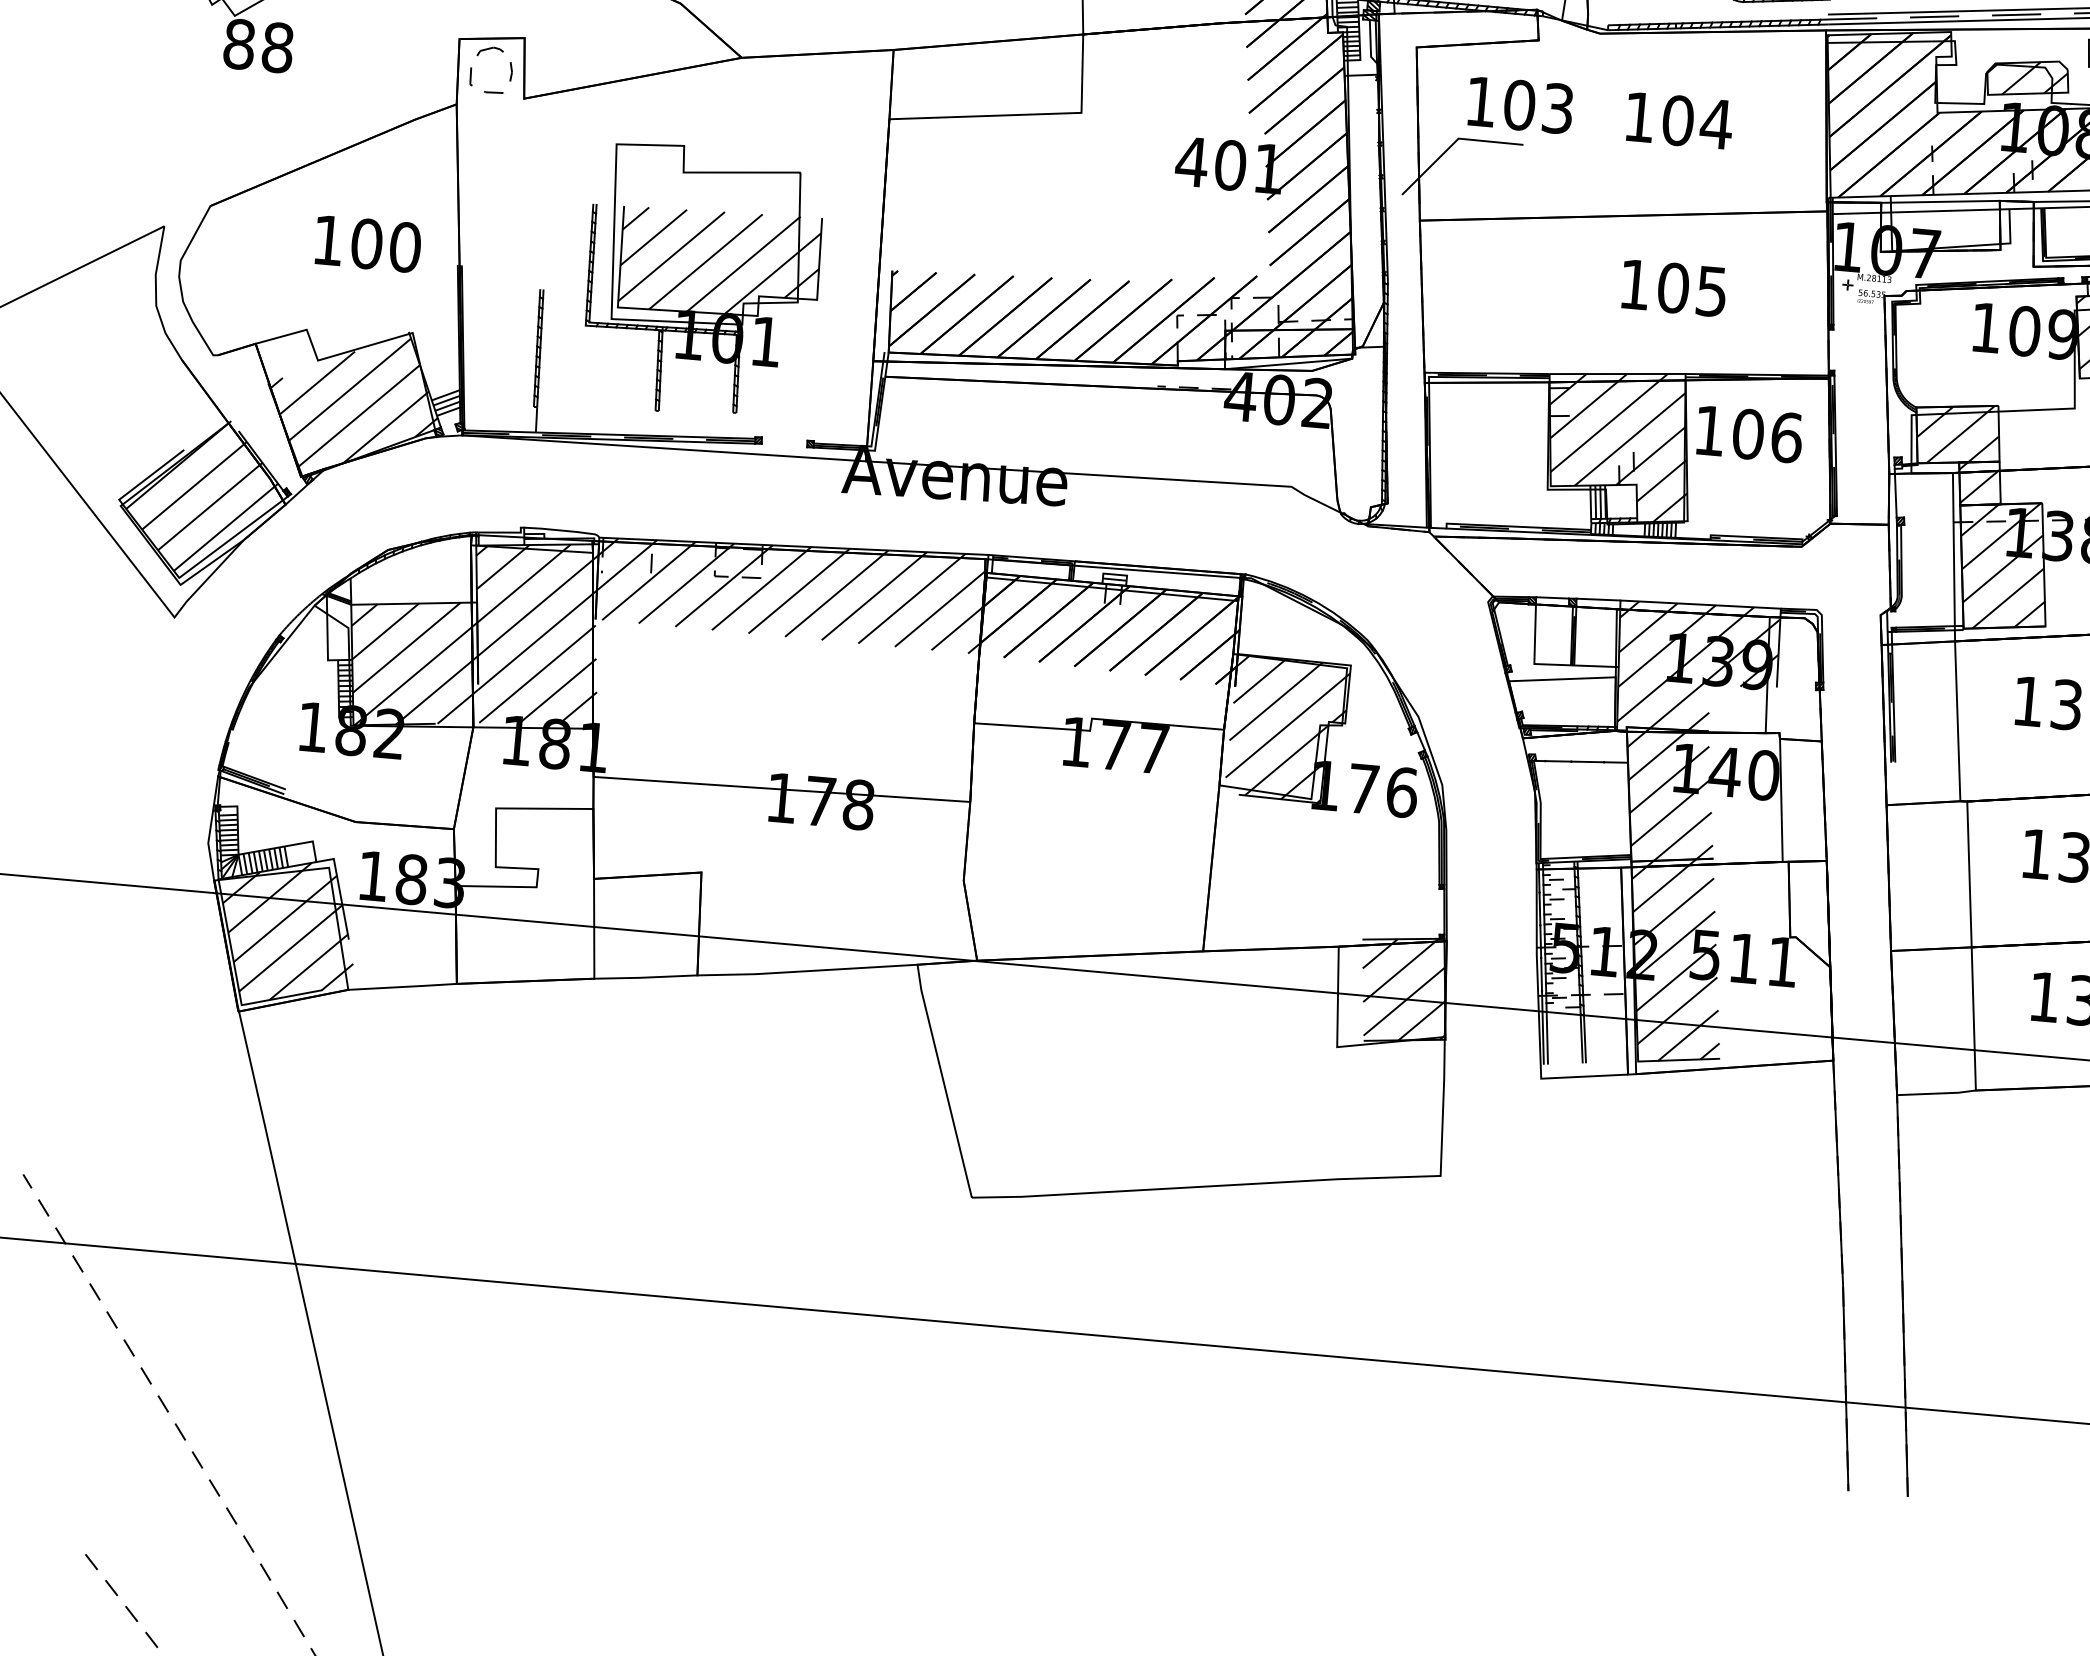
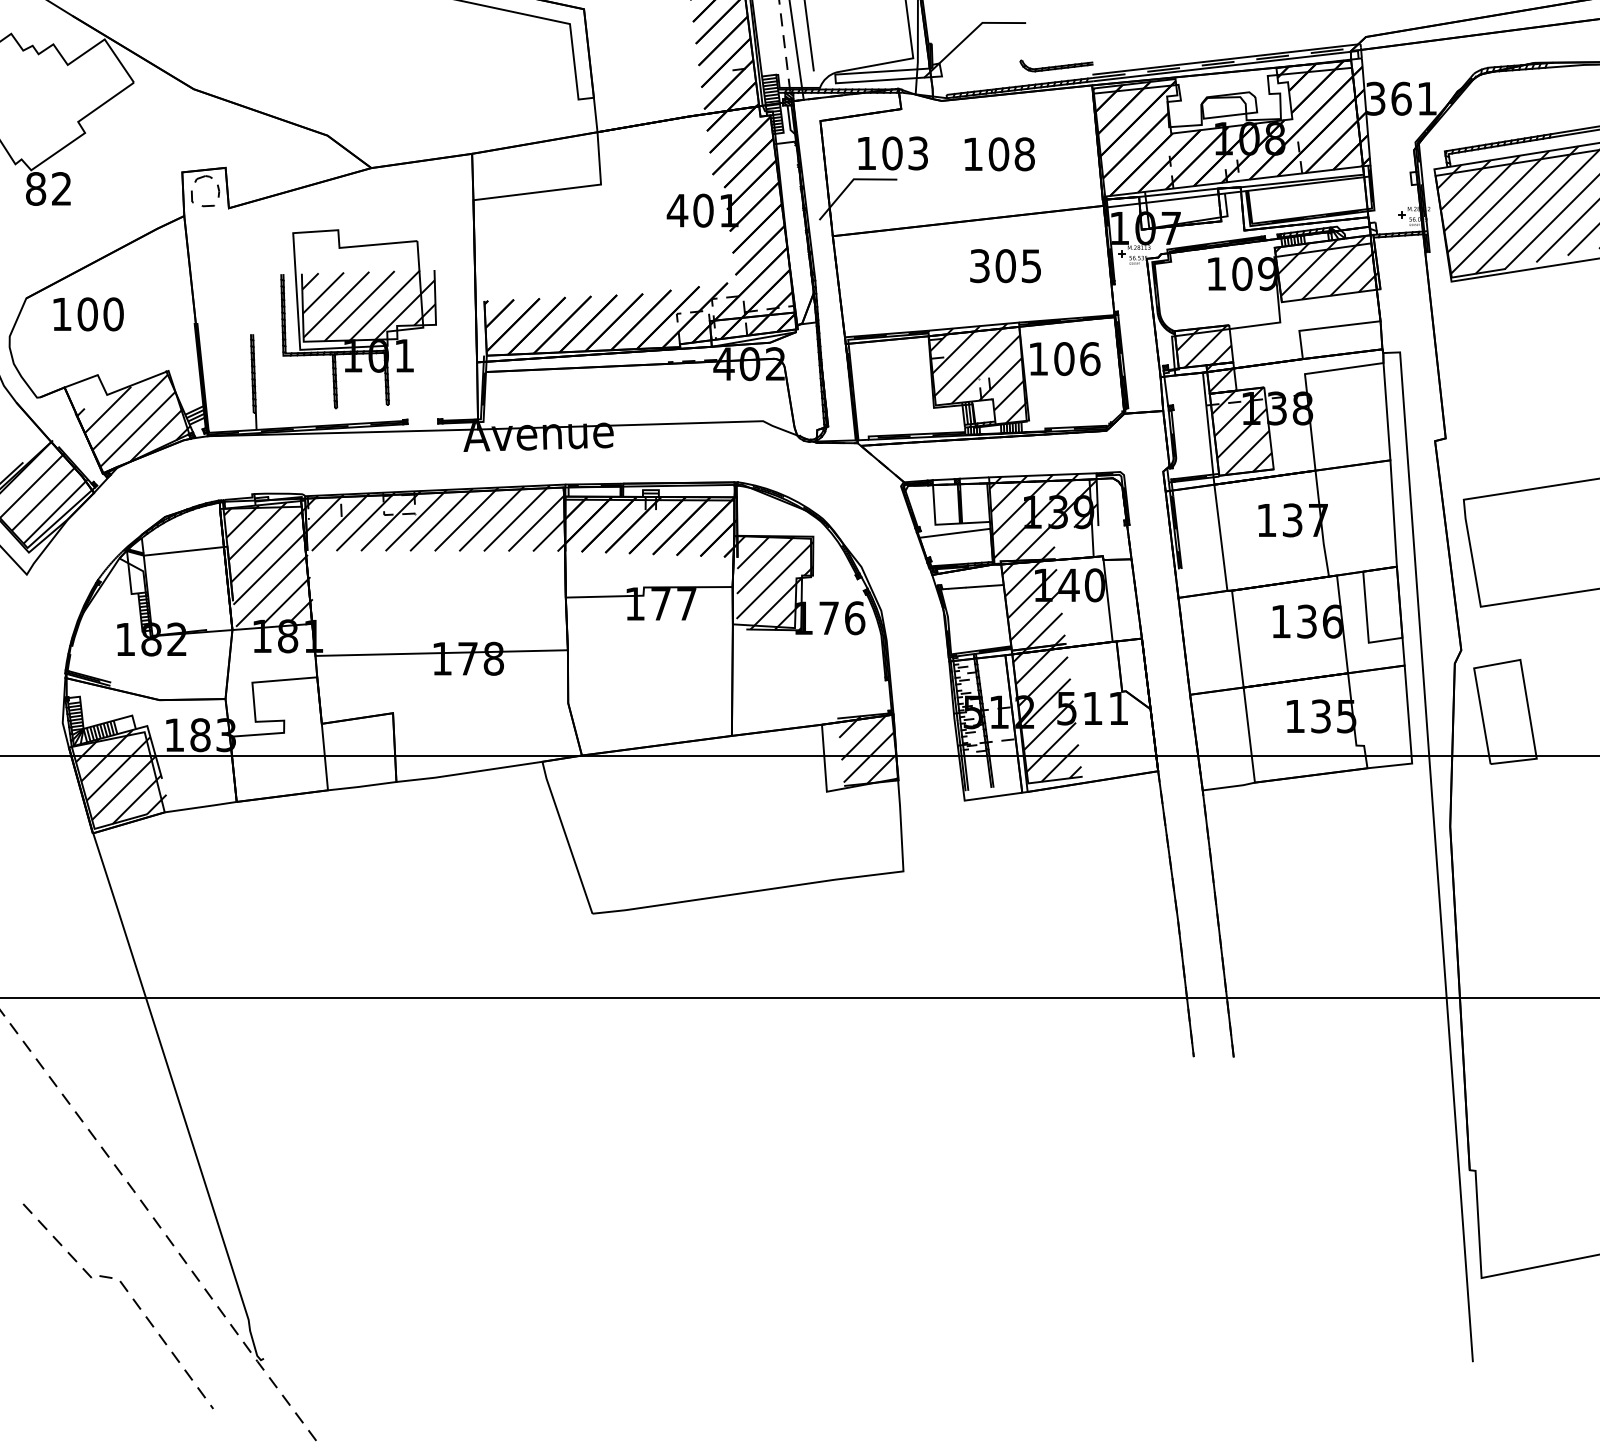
text: (277, 47) -> (61, 188), 88 -> 82
hatch: (2026, 78) -> (1228, 105), removed
text: (1716, 124) -> (1024, 154), 104 -> 108
text: (367, 244) -> (88, 314), moved
text: (1634, 285) -> (979, 266), 105 -> 305
hatch: (414, 664) -> (189, 591), removed

